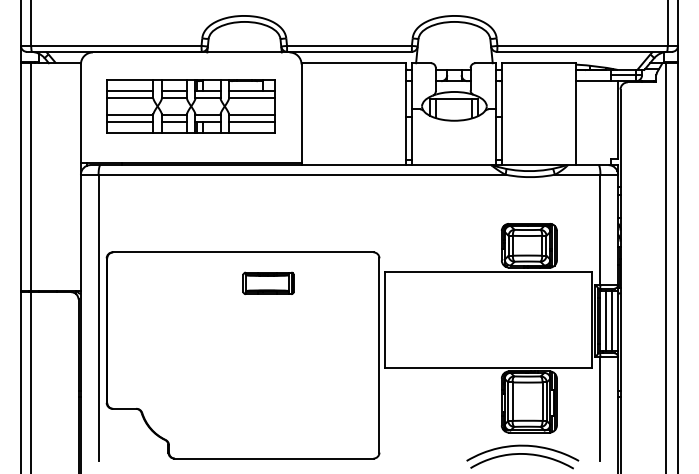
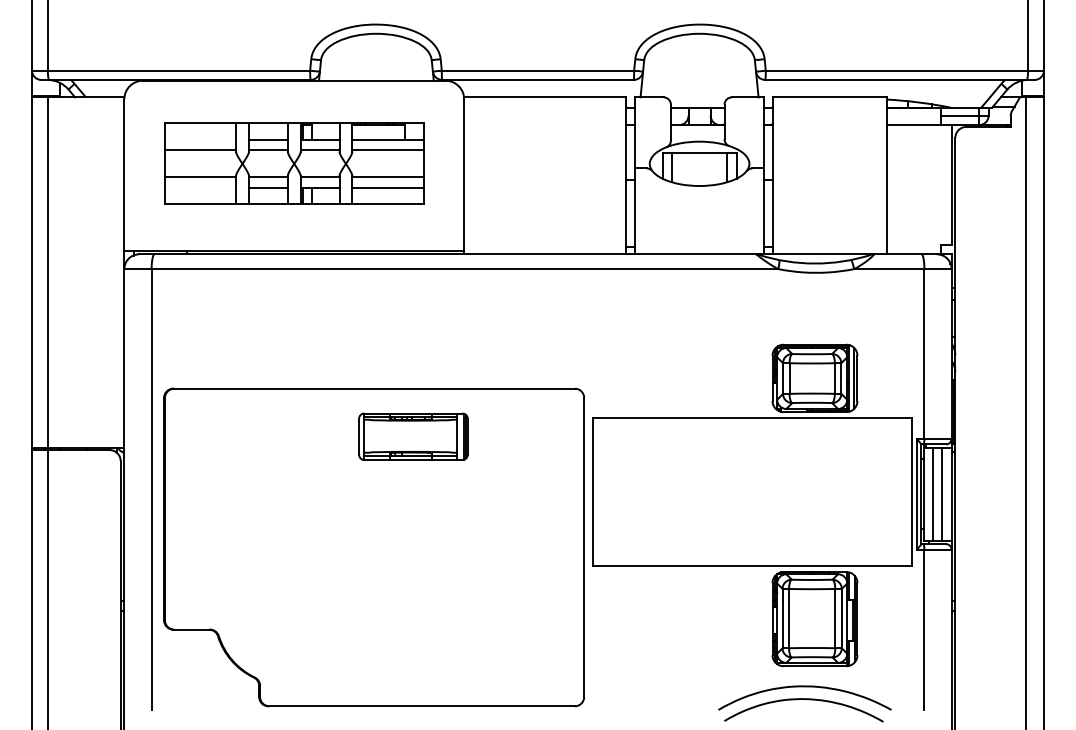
line: (130, 90) -> (200, 139), removed
line: (130, 121) -> (200, 187), removed
part: (268, 282) -> (413, 435), size x1.4

